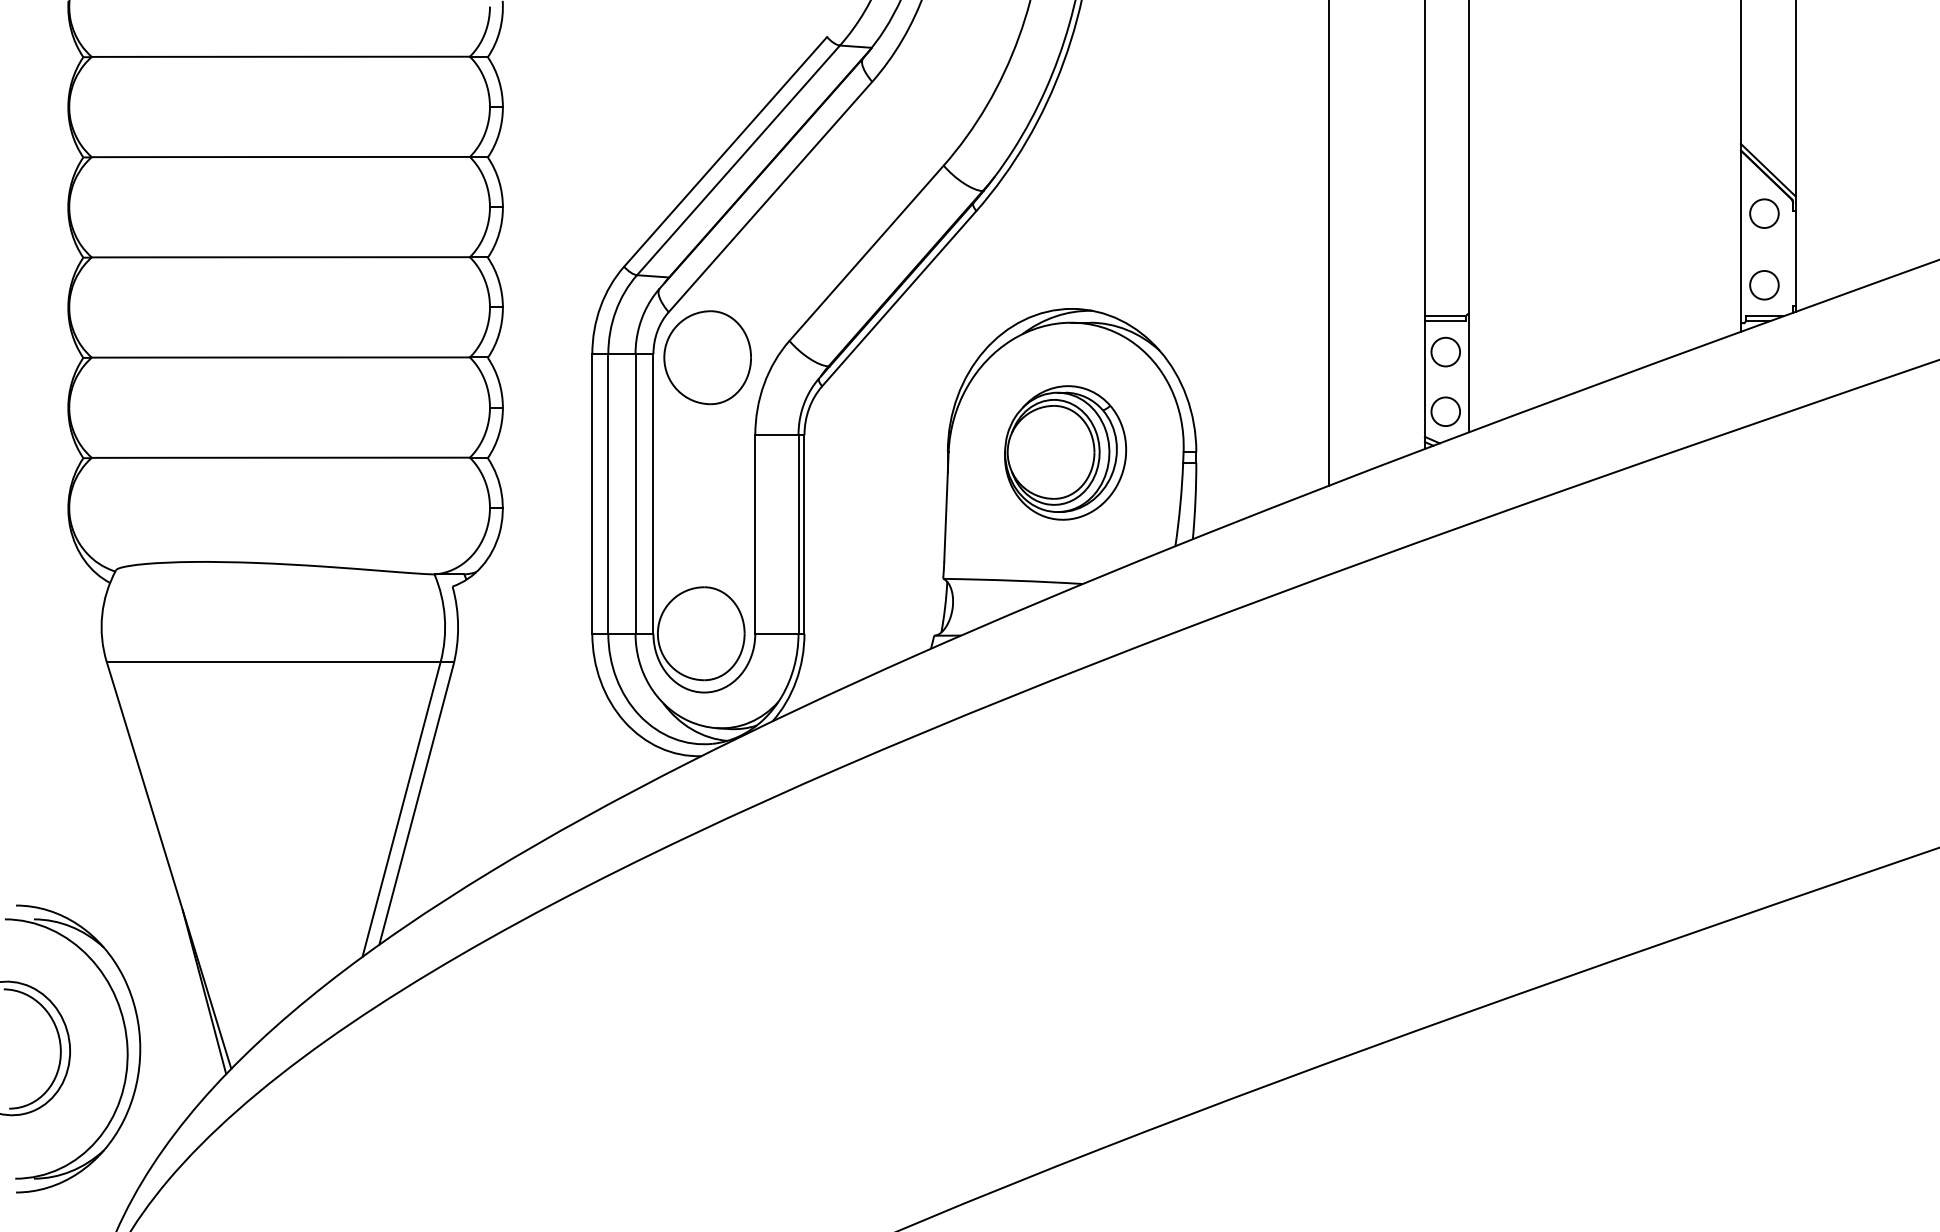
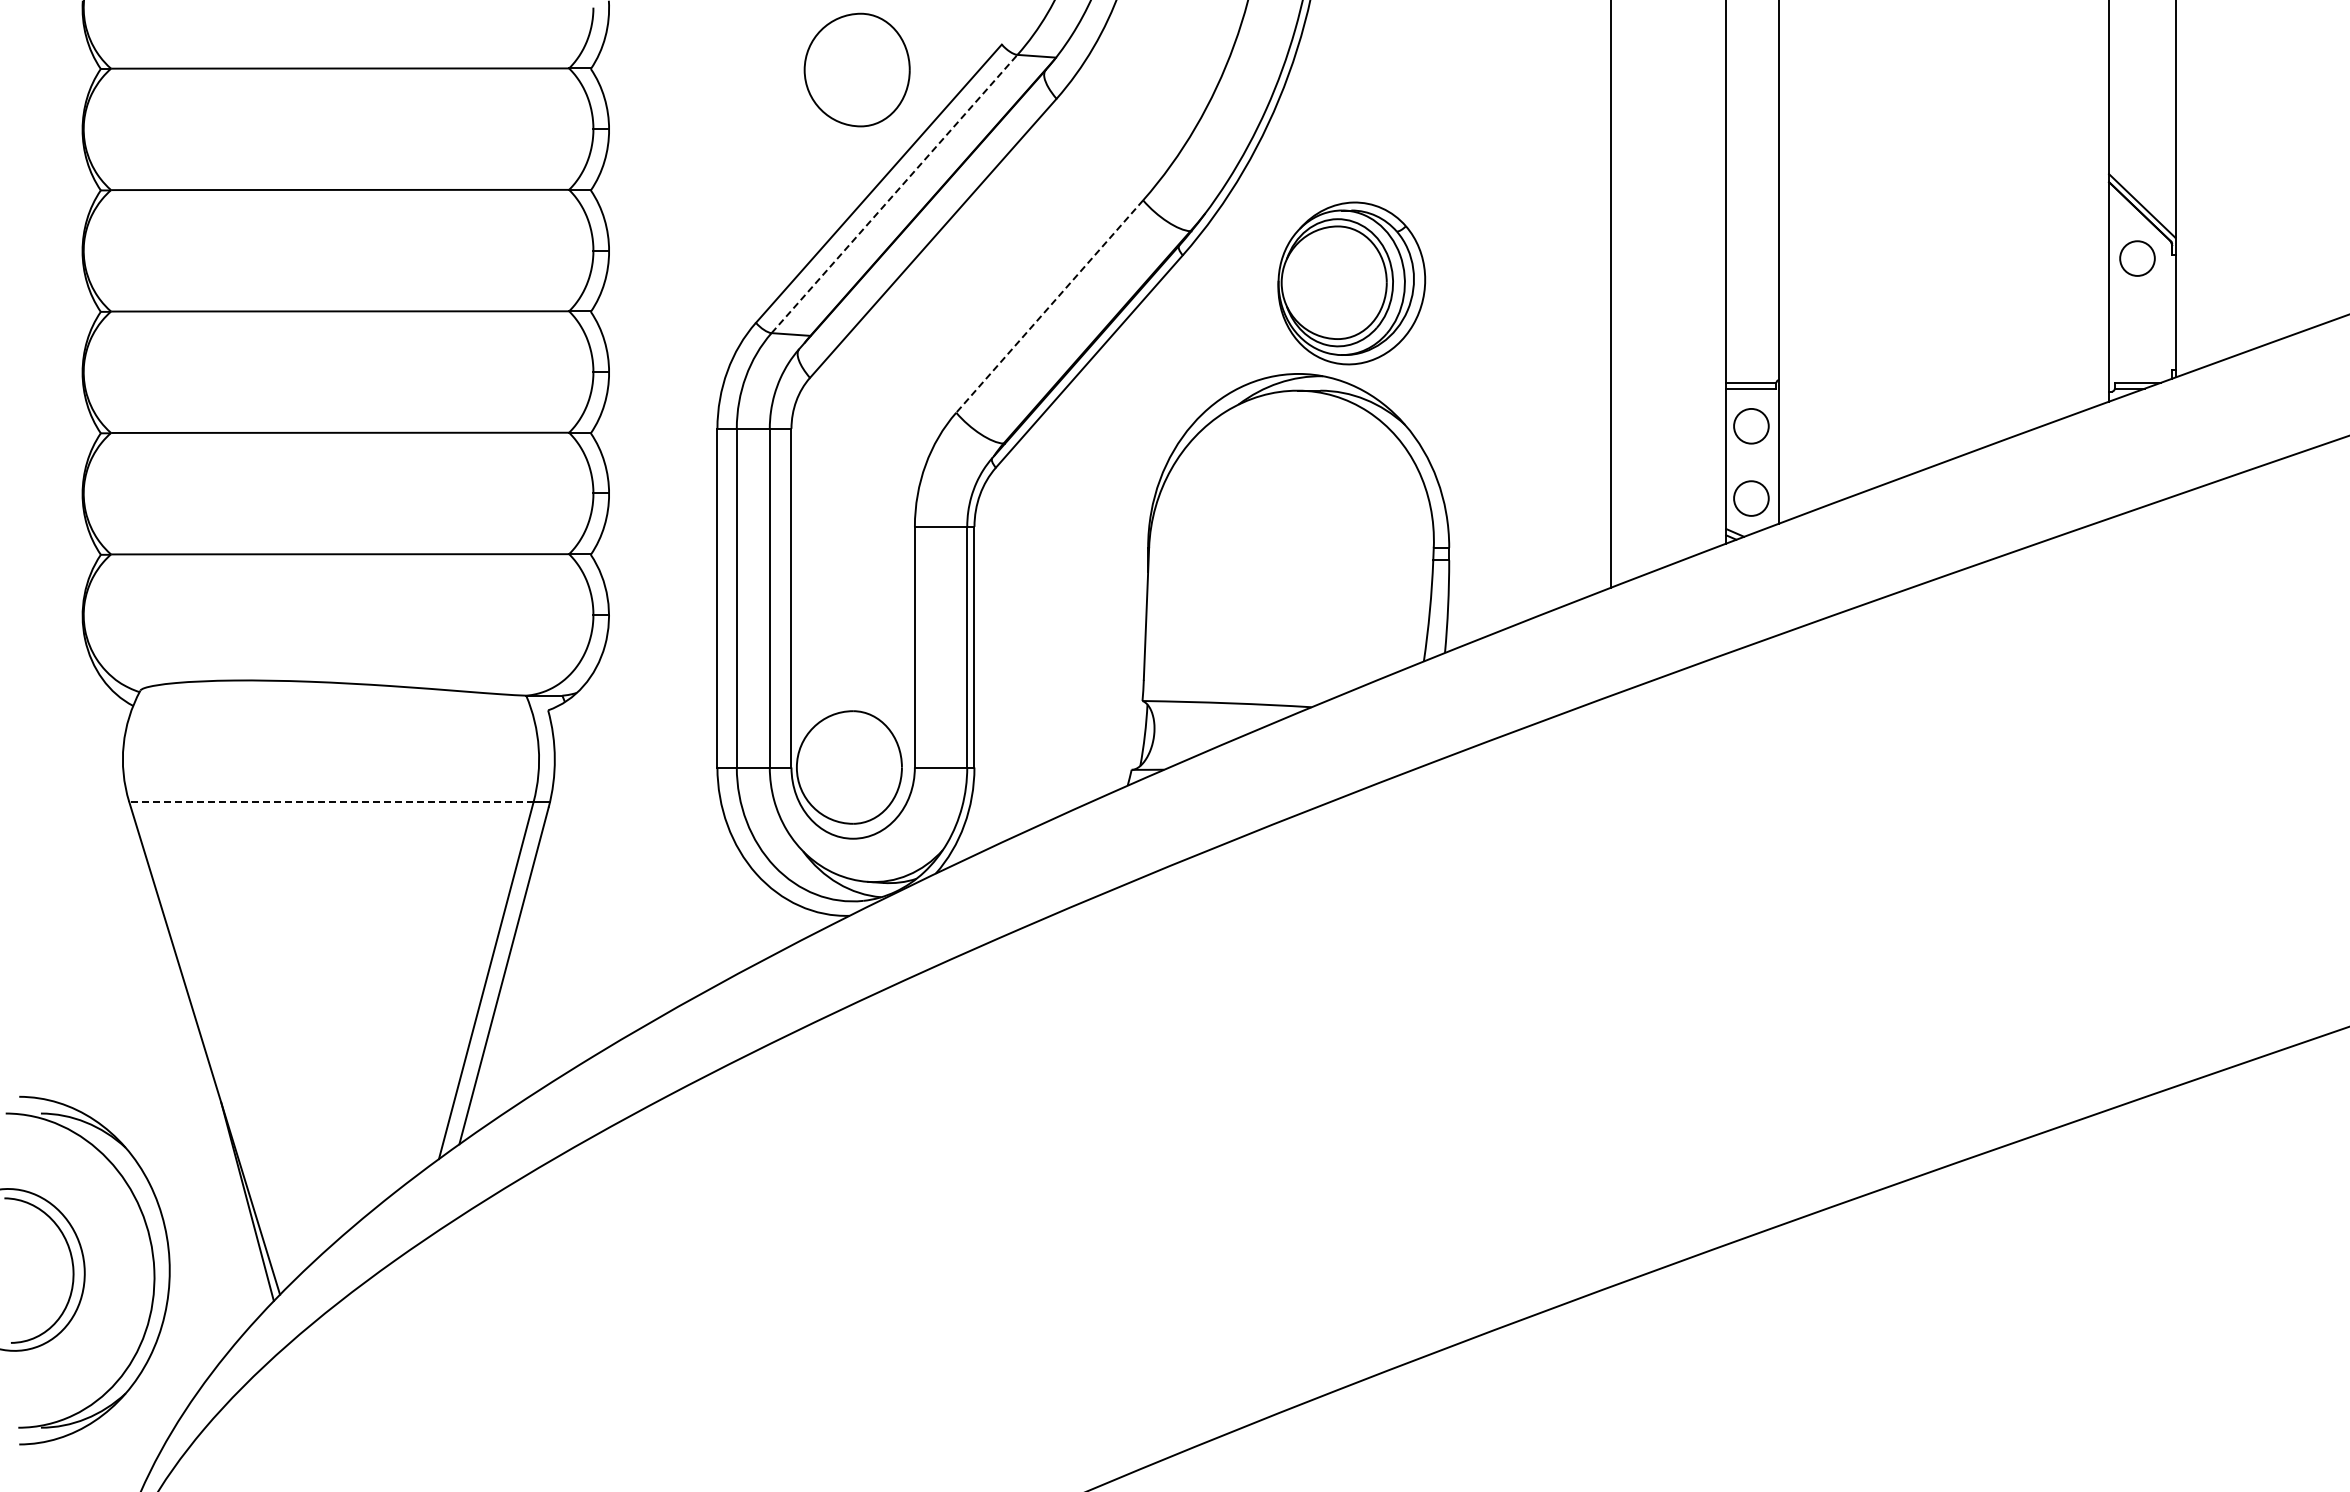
line: (738, 160) -> (894, 194), solid -> dashed
line: (866, 253) -> (1049, 306), solid -> dashed
circle: (1764, 285) -> (2137, 345), removed
part: (707, 357) -> (856, 69), moved
part: (1065, 452) -> (1351, 283), moved
line: (272, 661) -> (330, 801), solid -> dashed

